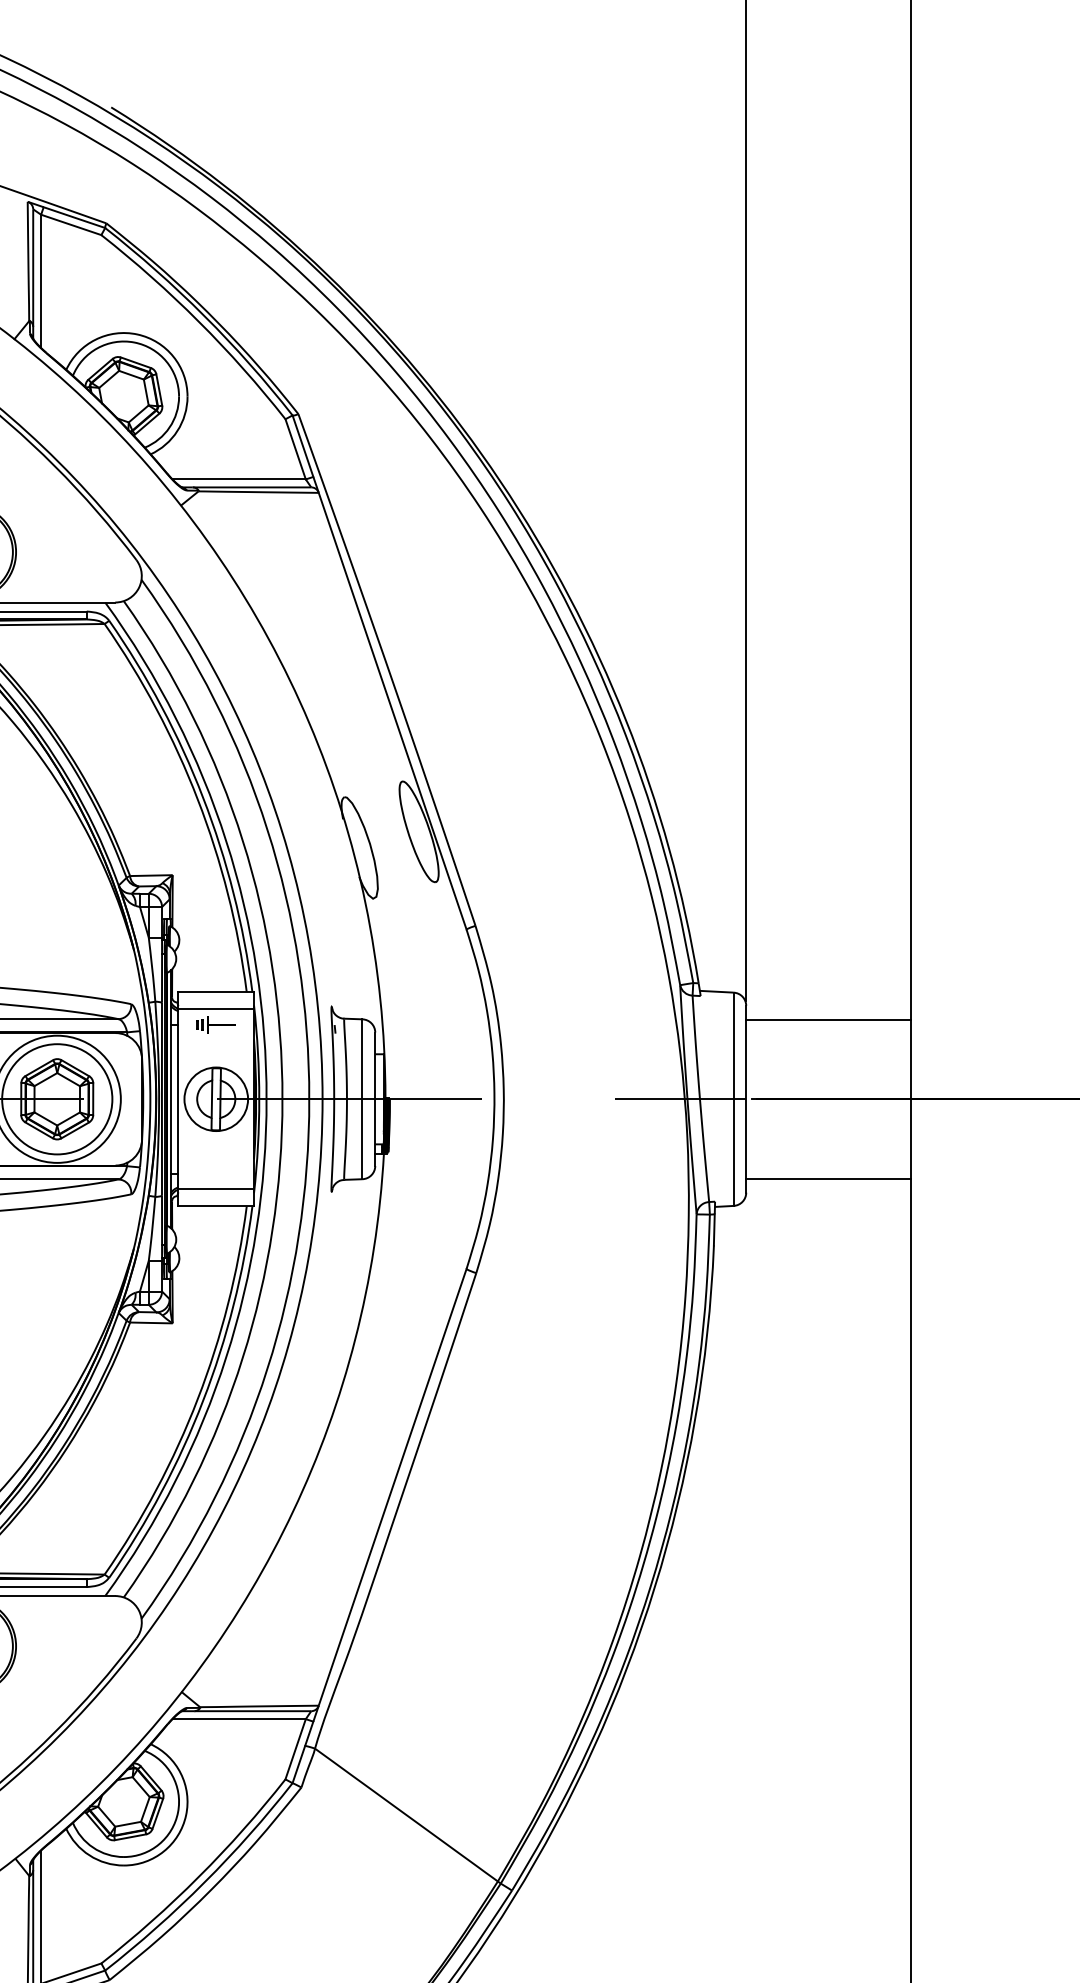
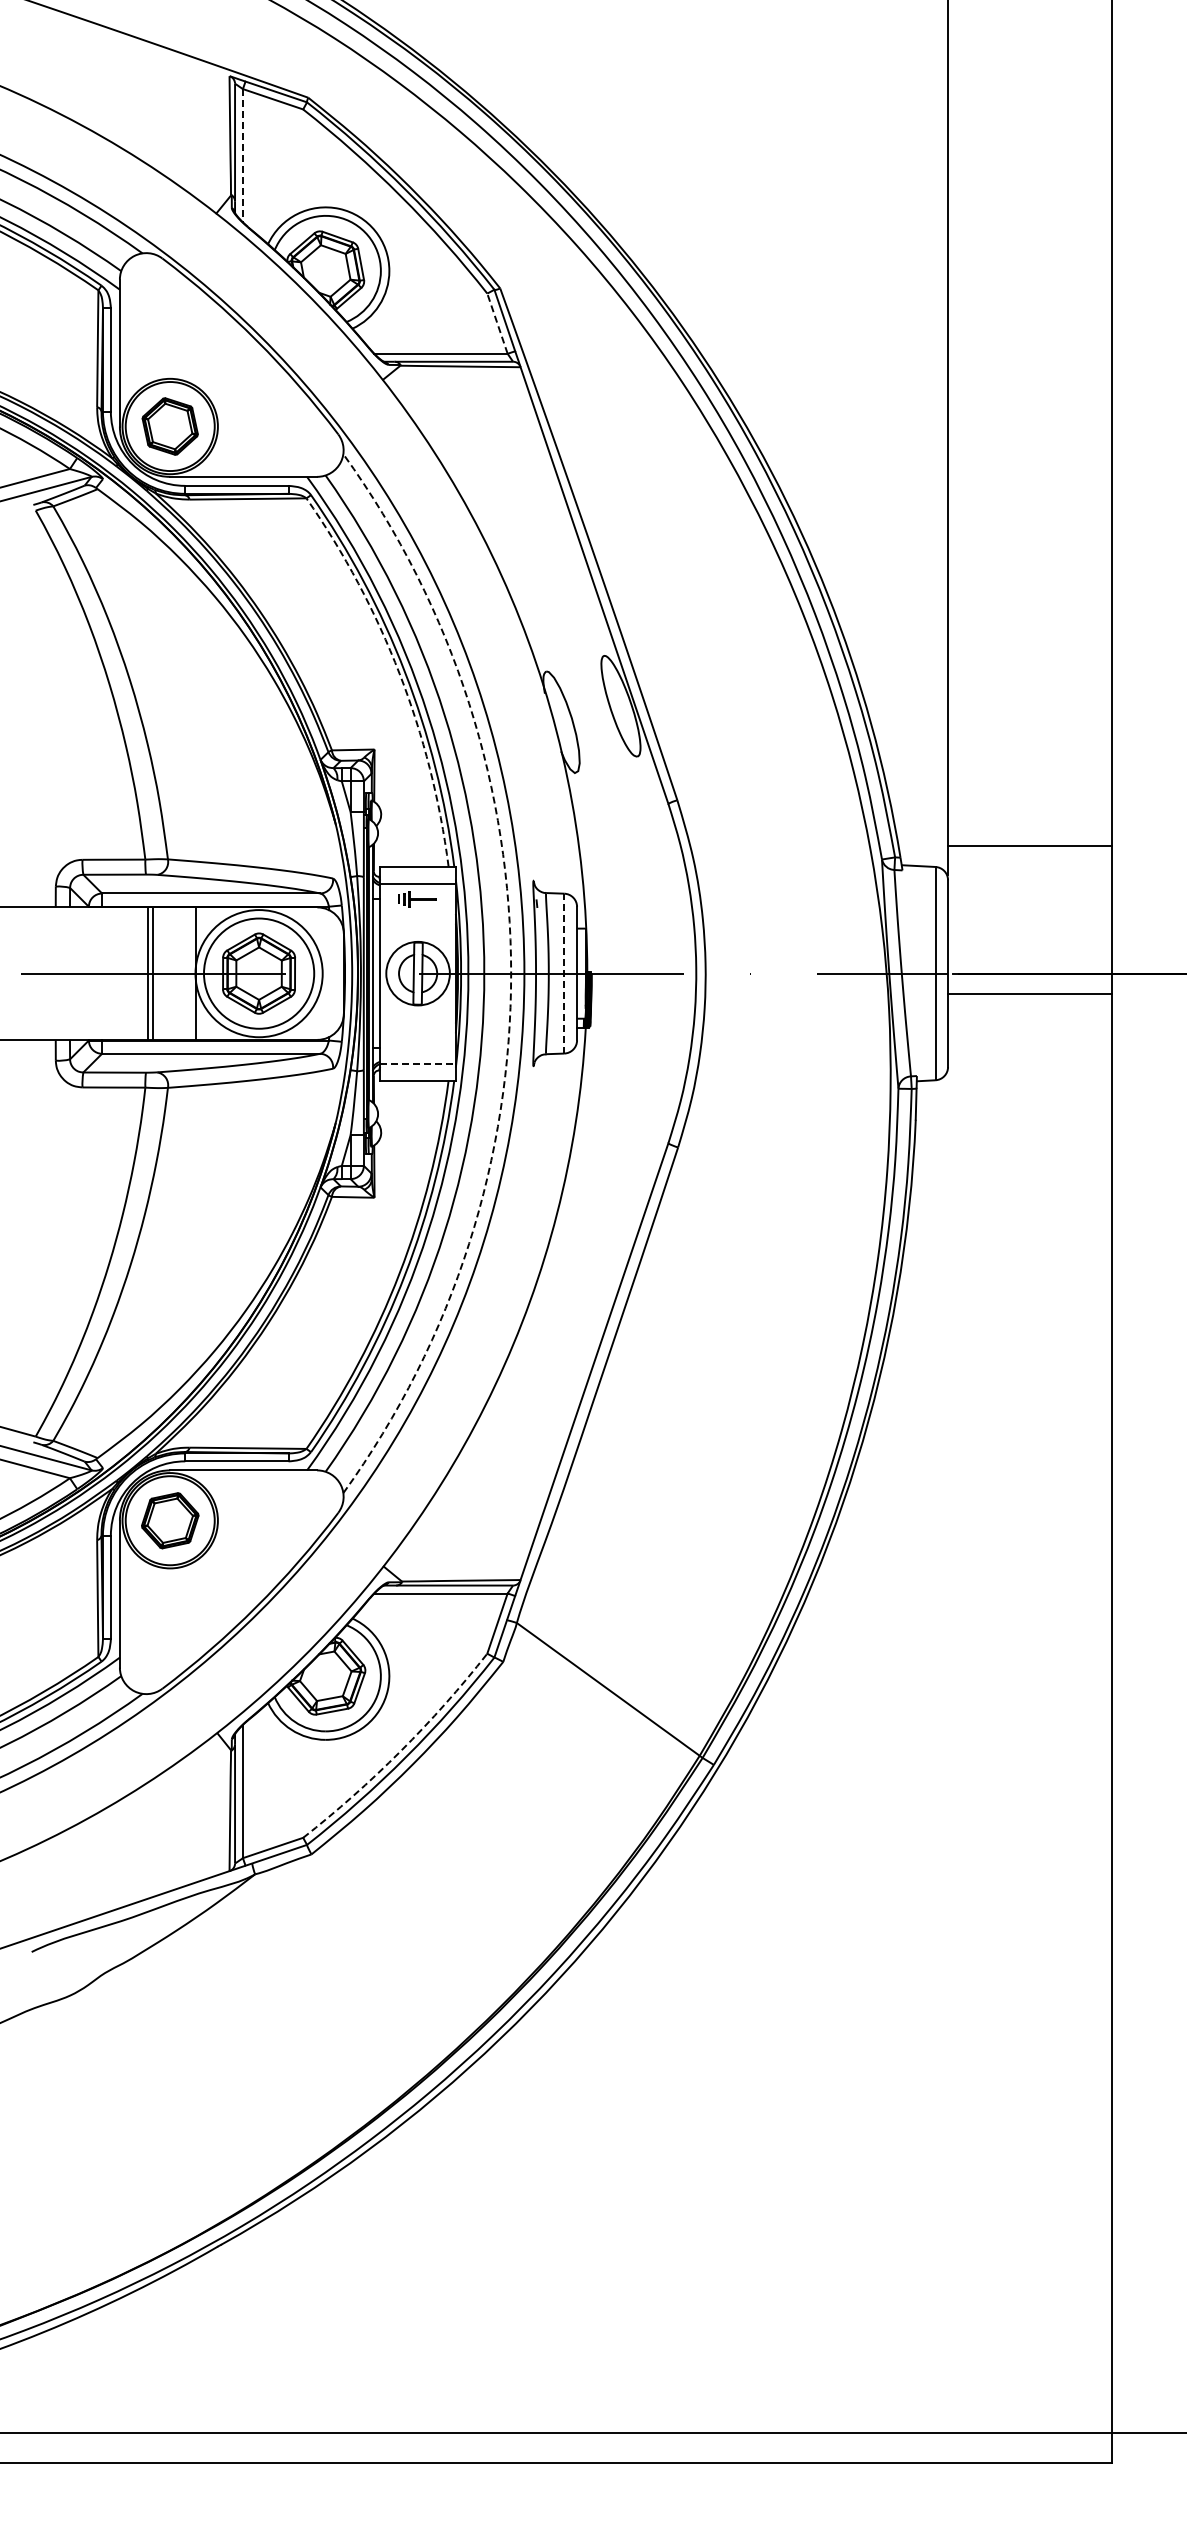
line: (41, 281) -> (243, 155), solid -> dashed
line: (295, 449) -> (497, 323), solid -> dashed
arc: (197, 799) -> (399, 673), solid -> dashed
line: (828, 1020) -> (1030, 846), moved
arc: (309, 1099) -> (511, 973), solid -> dashed
line: (362, 1099) -> (564, 973), solid -> dashed
line: (828, 1179) -> (1030, 994), moved
line: (216, 1189) -> (418, 1063), solid -> dashed
arc: (198, 1877) -> (400, 1751), solid -> dashed

